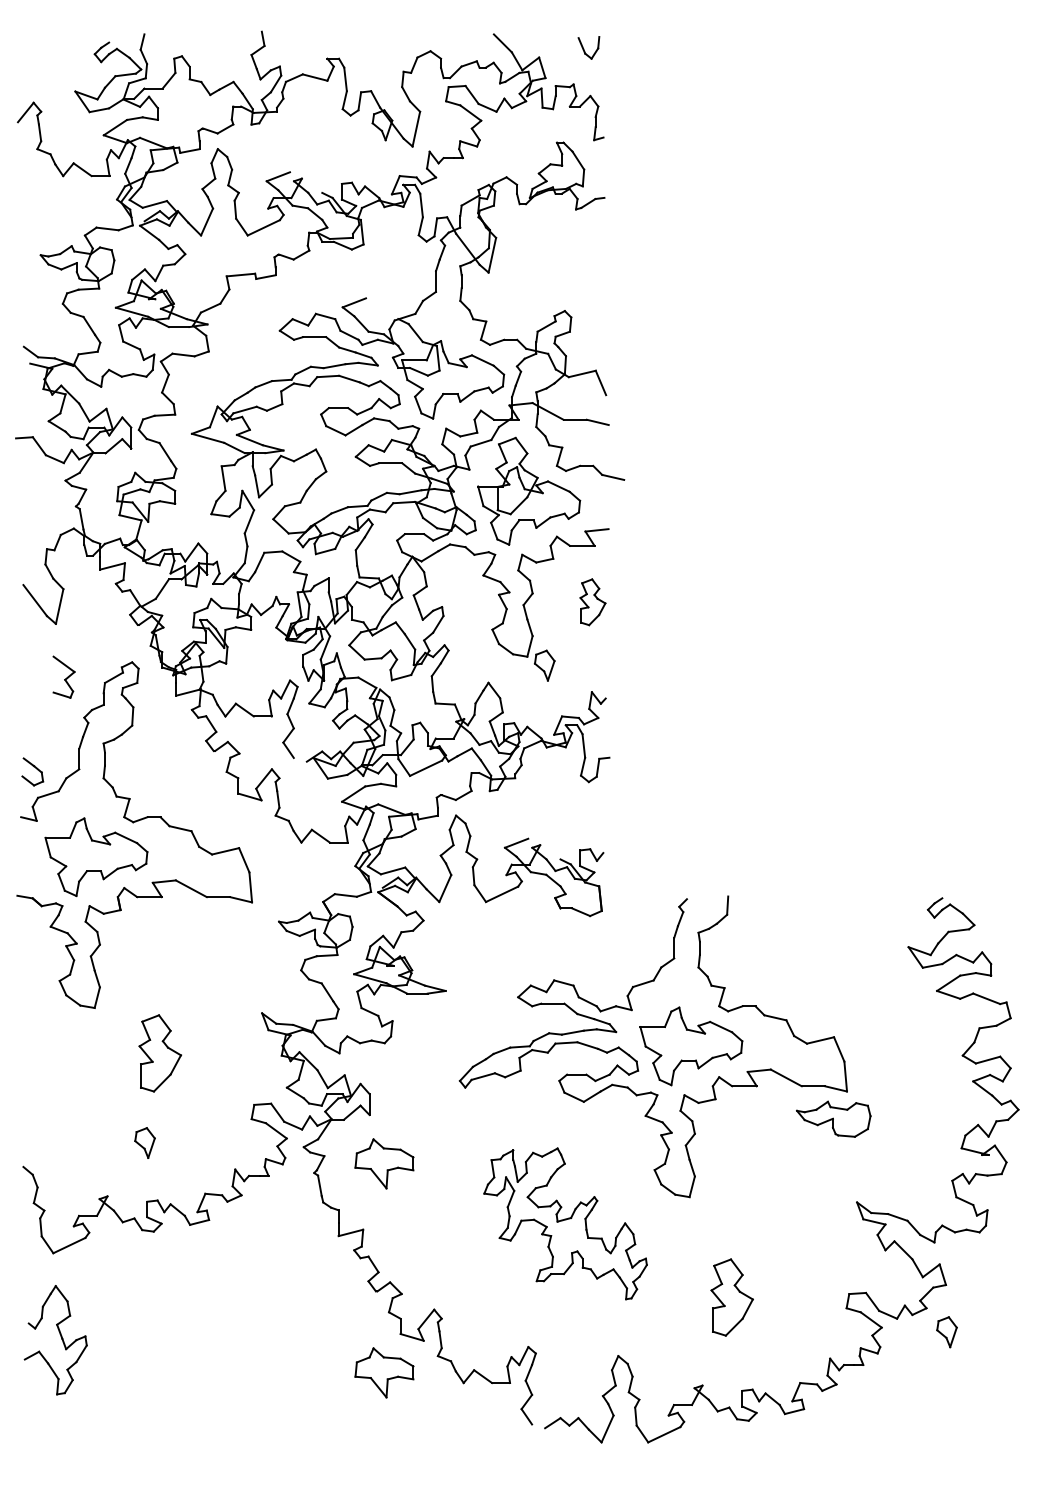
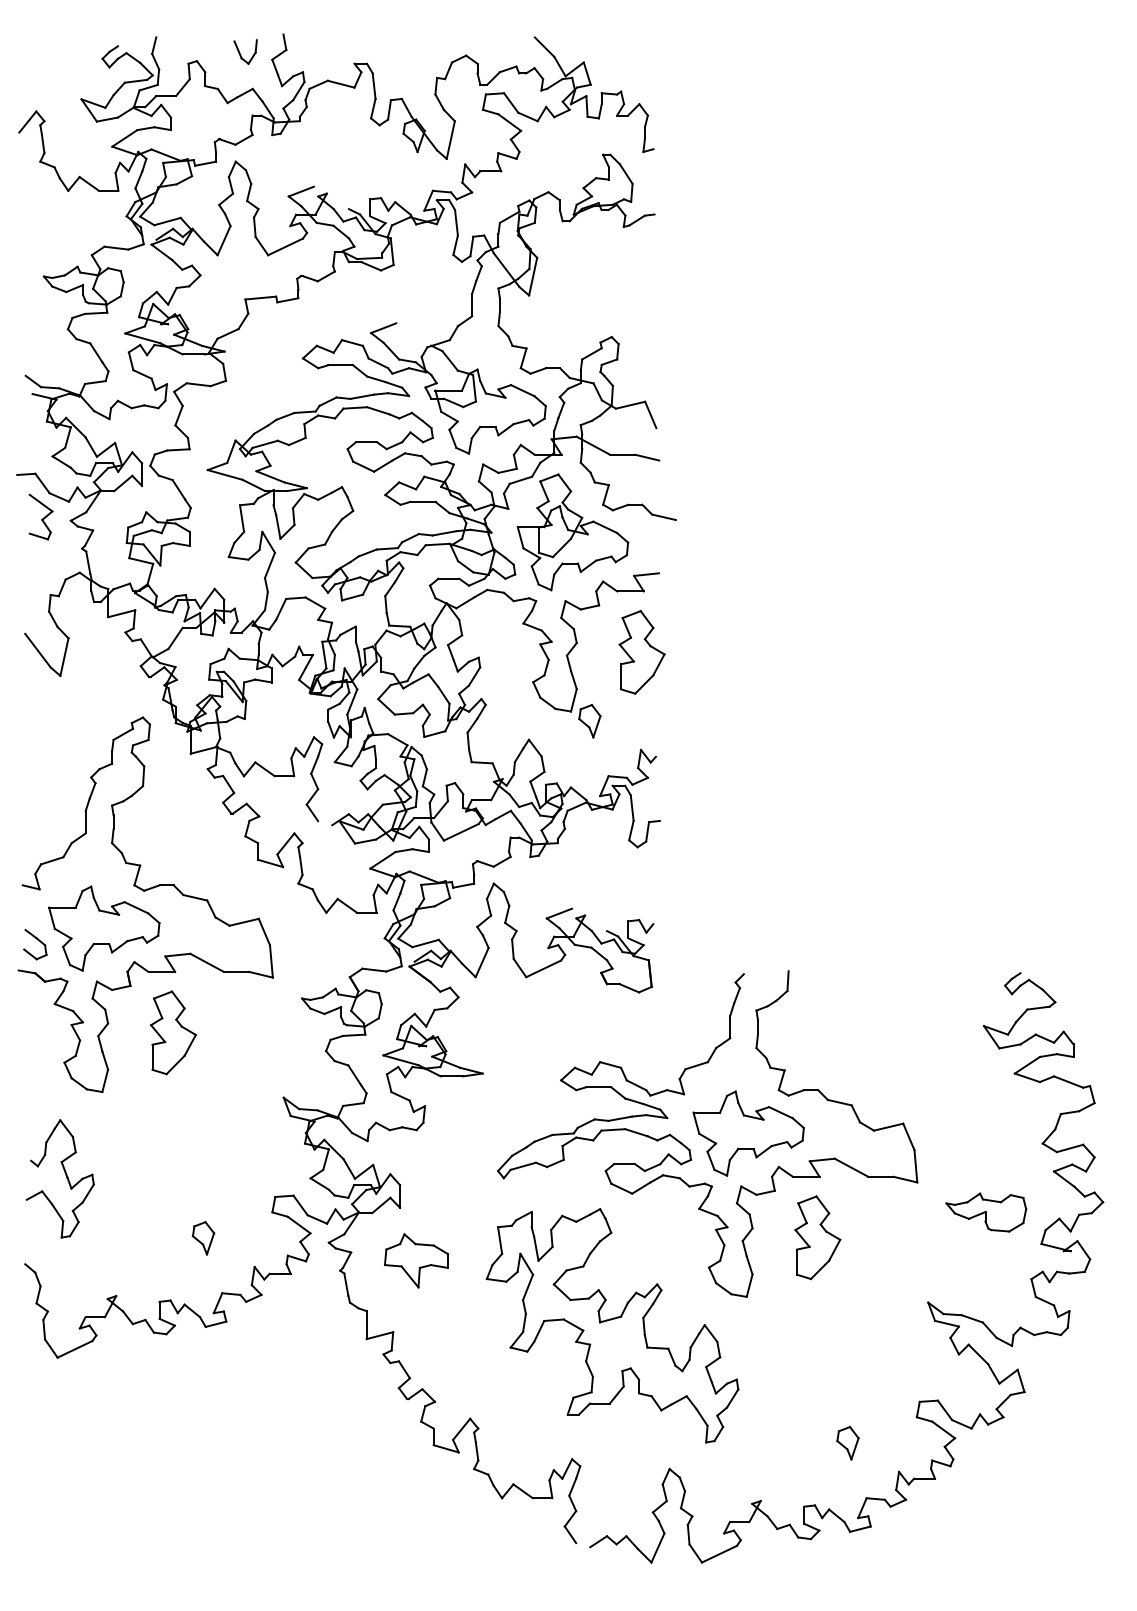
part: (588, 47) -> (245, 51), moved
part: (592, 602) -> (641, 652), size x1.67
part: (63, 676) -> (40, 516), moved
part: (32, 771) -> (35, 944), moved
part: (160, 1053) -> (173, 1032), moved
part: (833, 1118) -> (986, 1211), moved
part: (144, 1142) -> (202, 1237), moved
part: (565, 1223) -> (612, 1325), size x1.43
part: (731, 1297) -> (817, 1237), moved
part: (946, 1332) -> (847, 1443), moved
part: (55, 1340) -> (59, 1179), moved
part: (384, 1372) -> (416, 1486), removed

